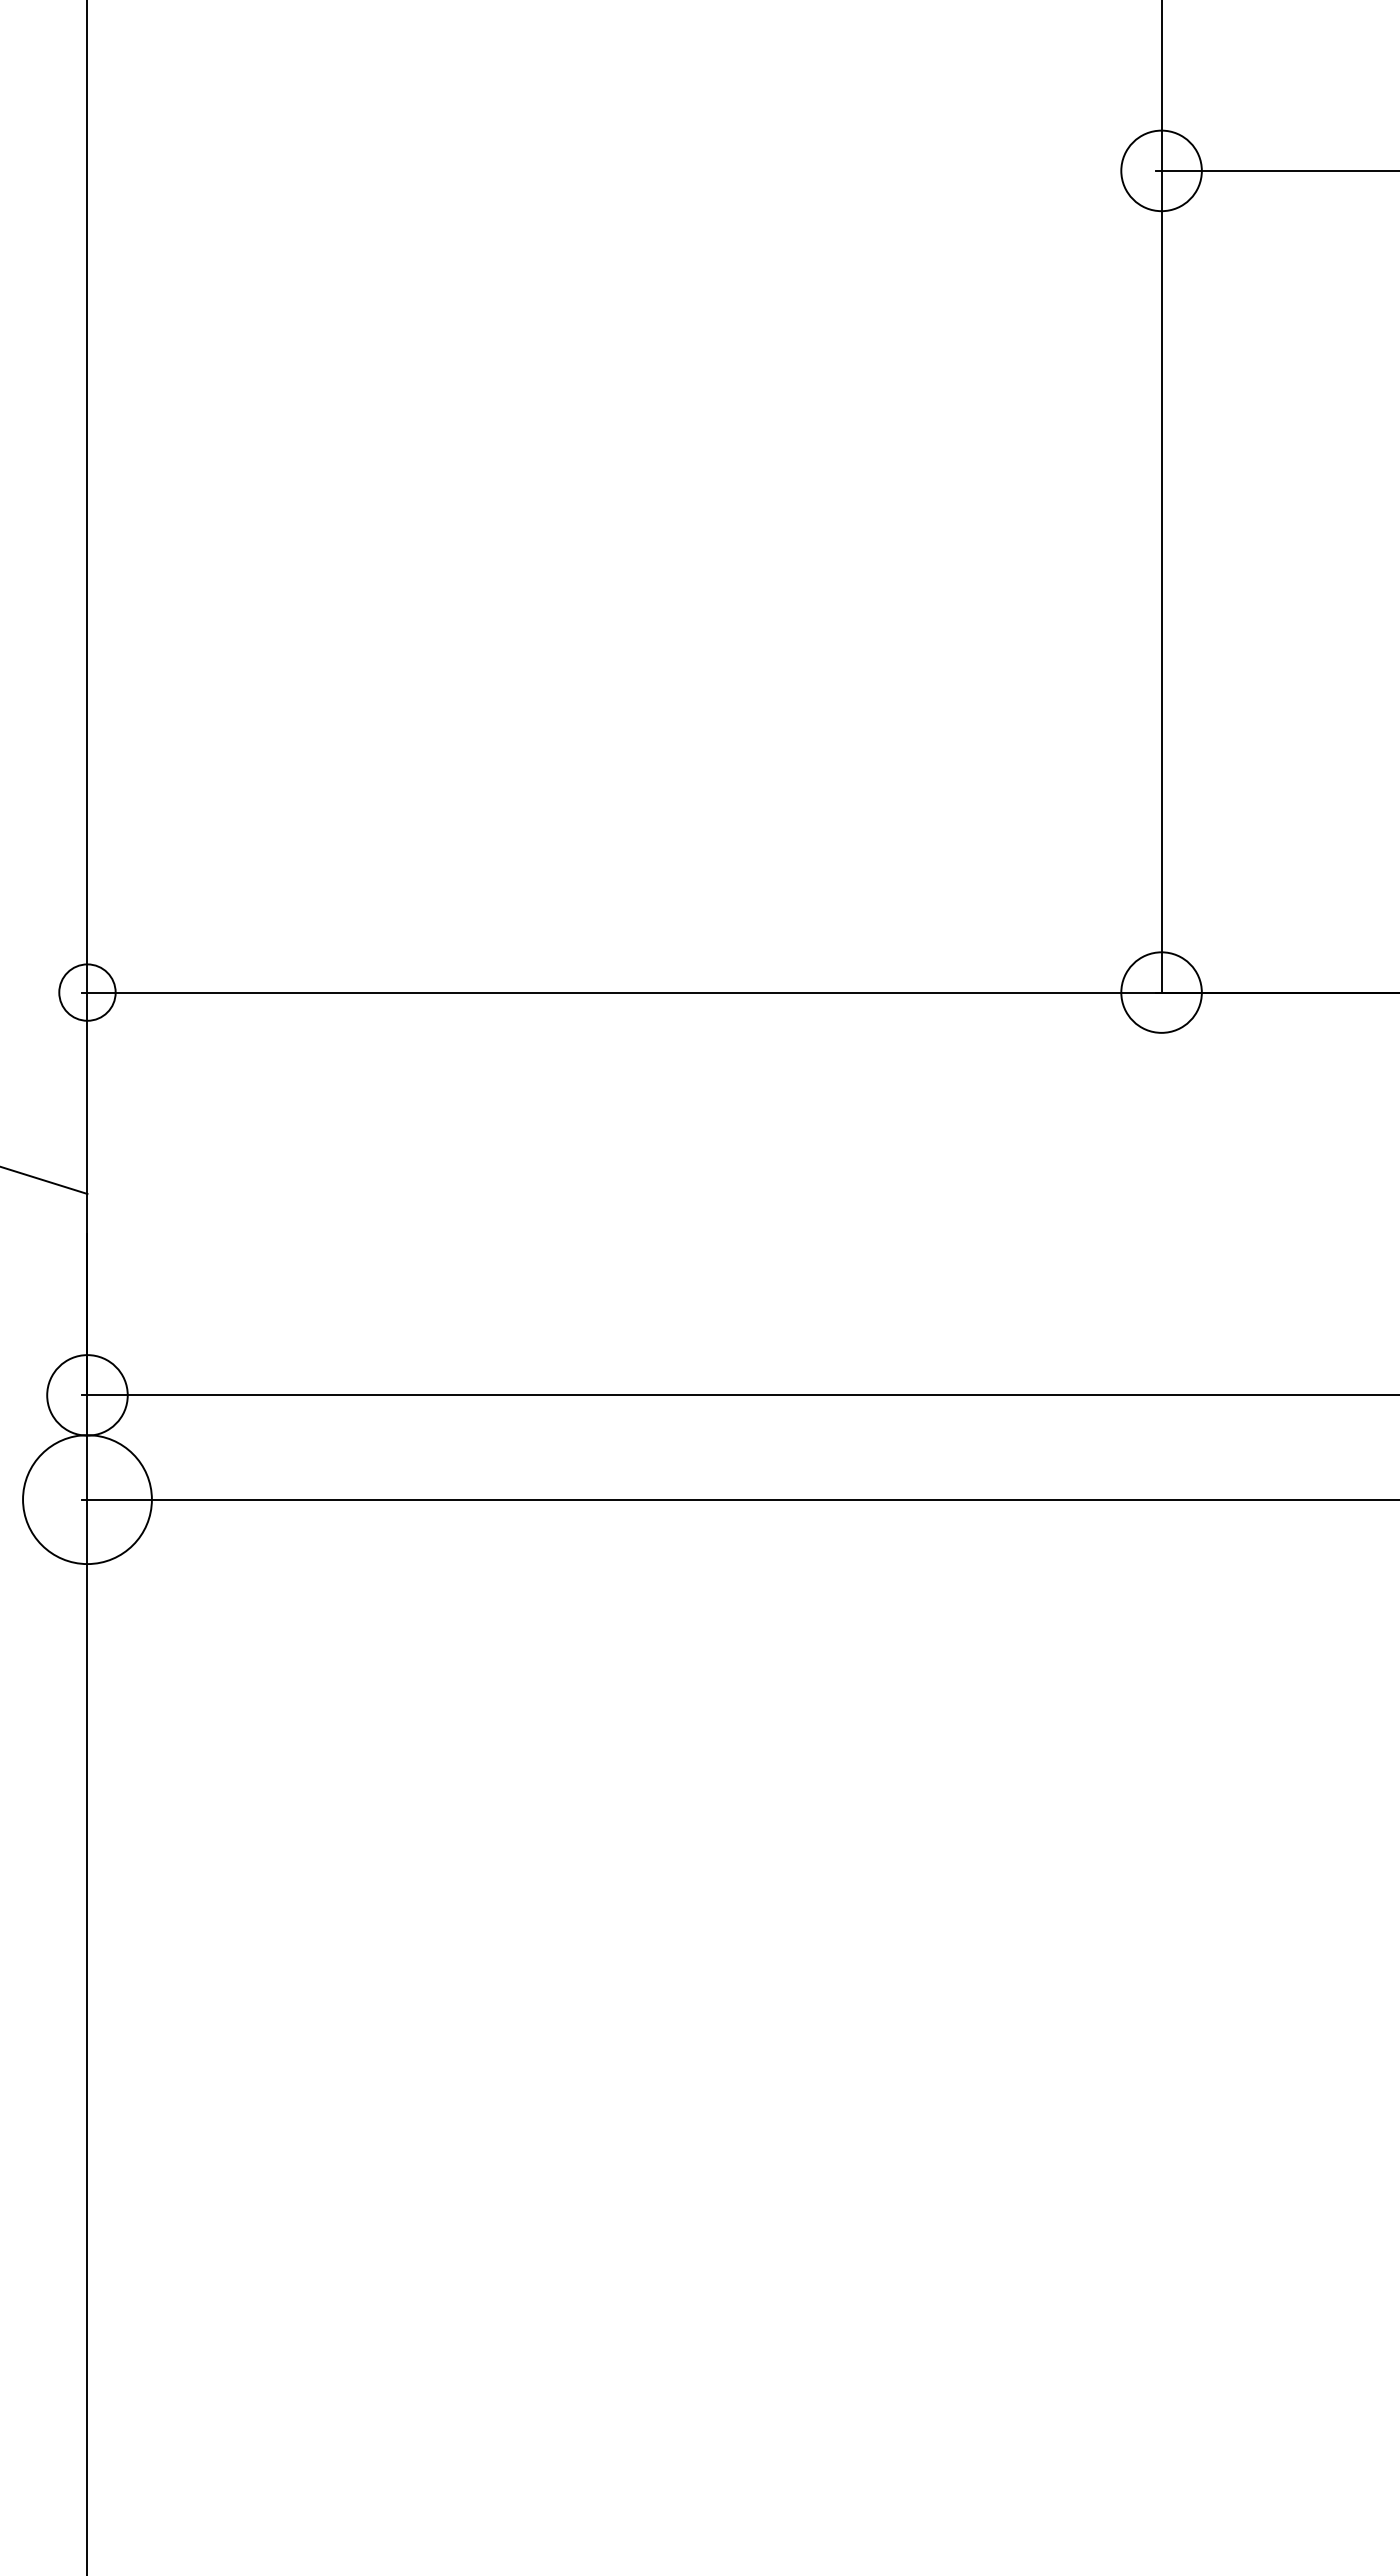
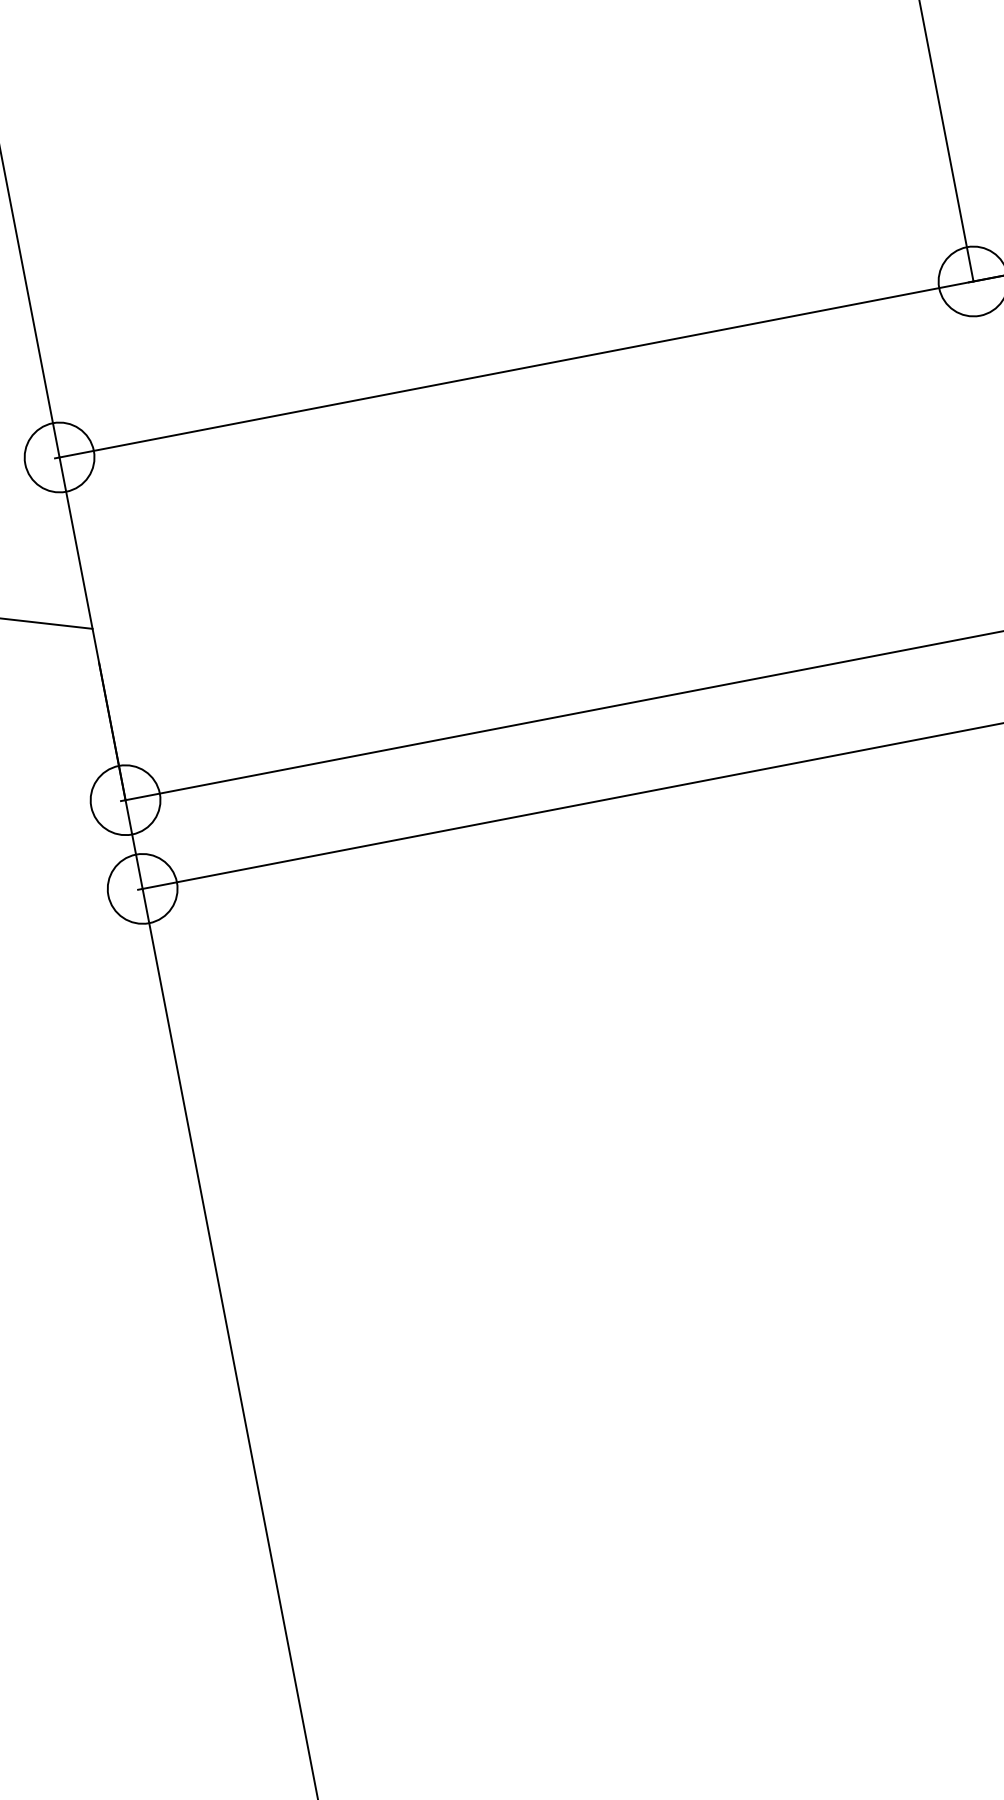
circle: (87, 992) -> (59, 457), size x1.43
circle: (87, 1499) -> (142, 888), size x0.62

